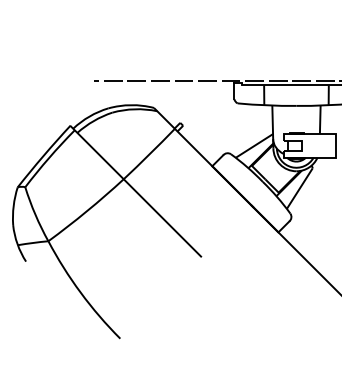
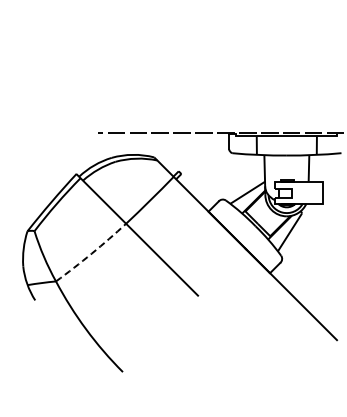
arc: (86, 211) -> (91, 253), solid -> dashed

